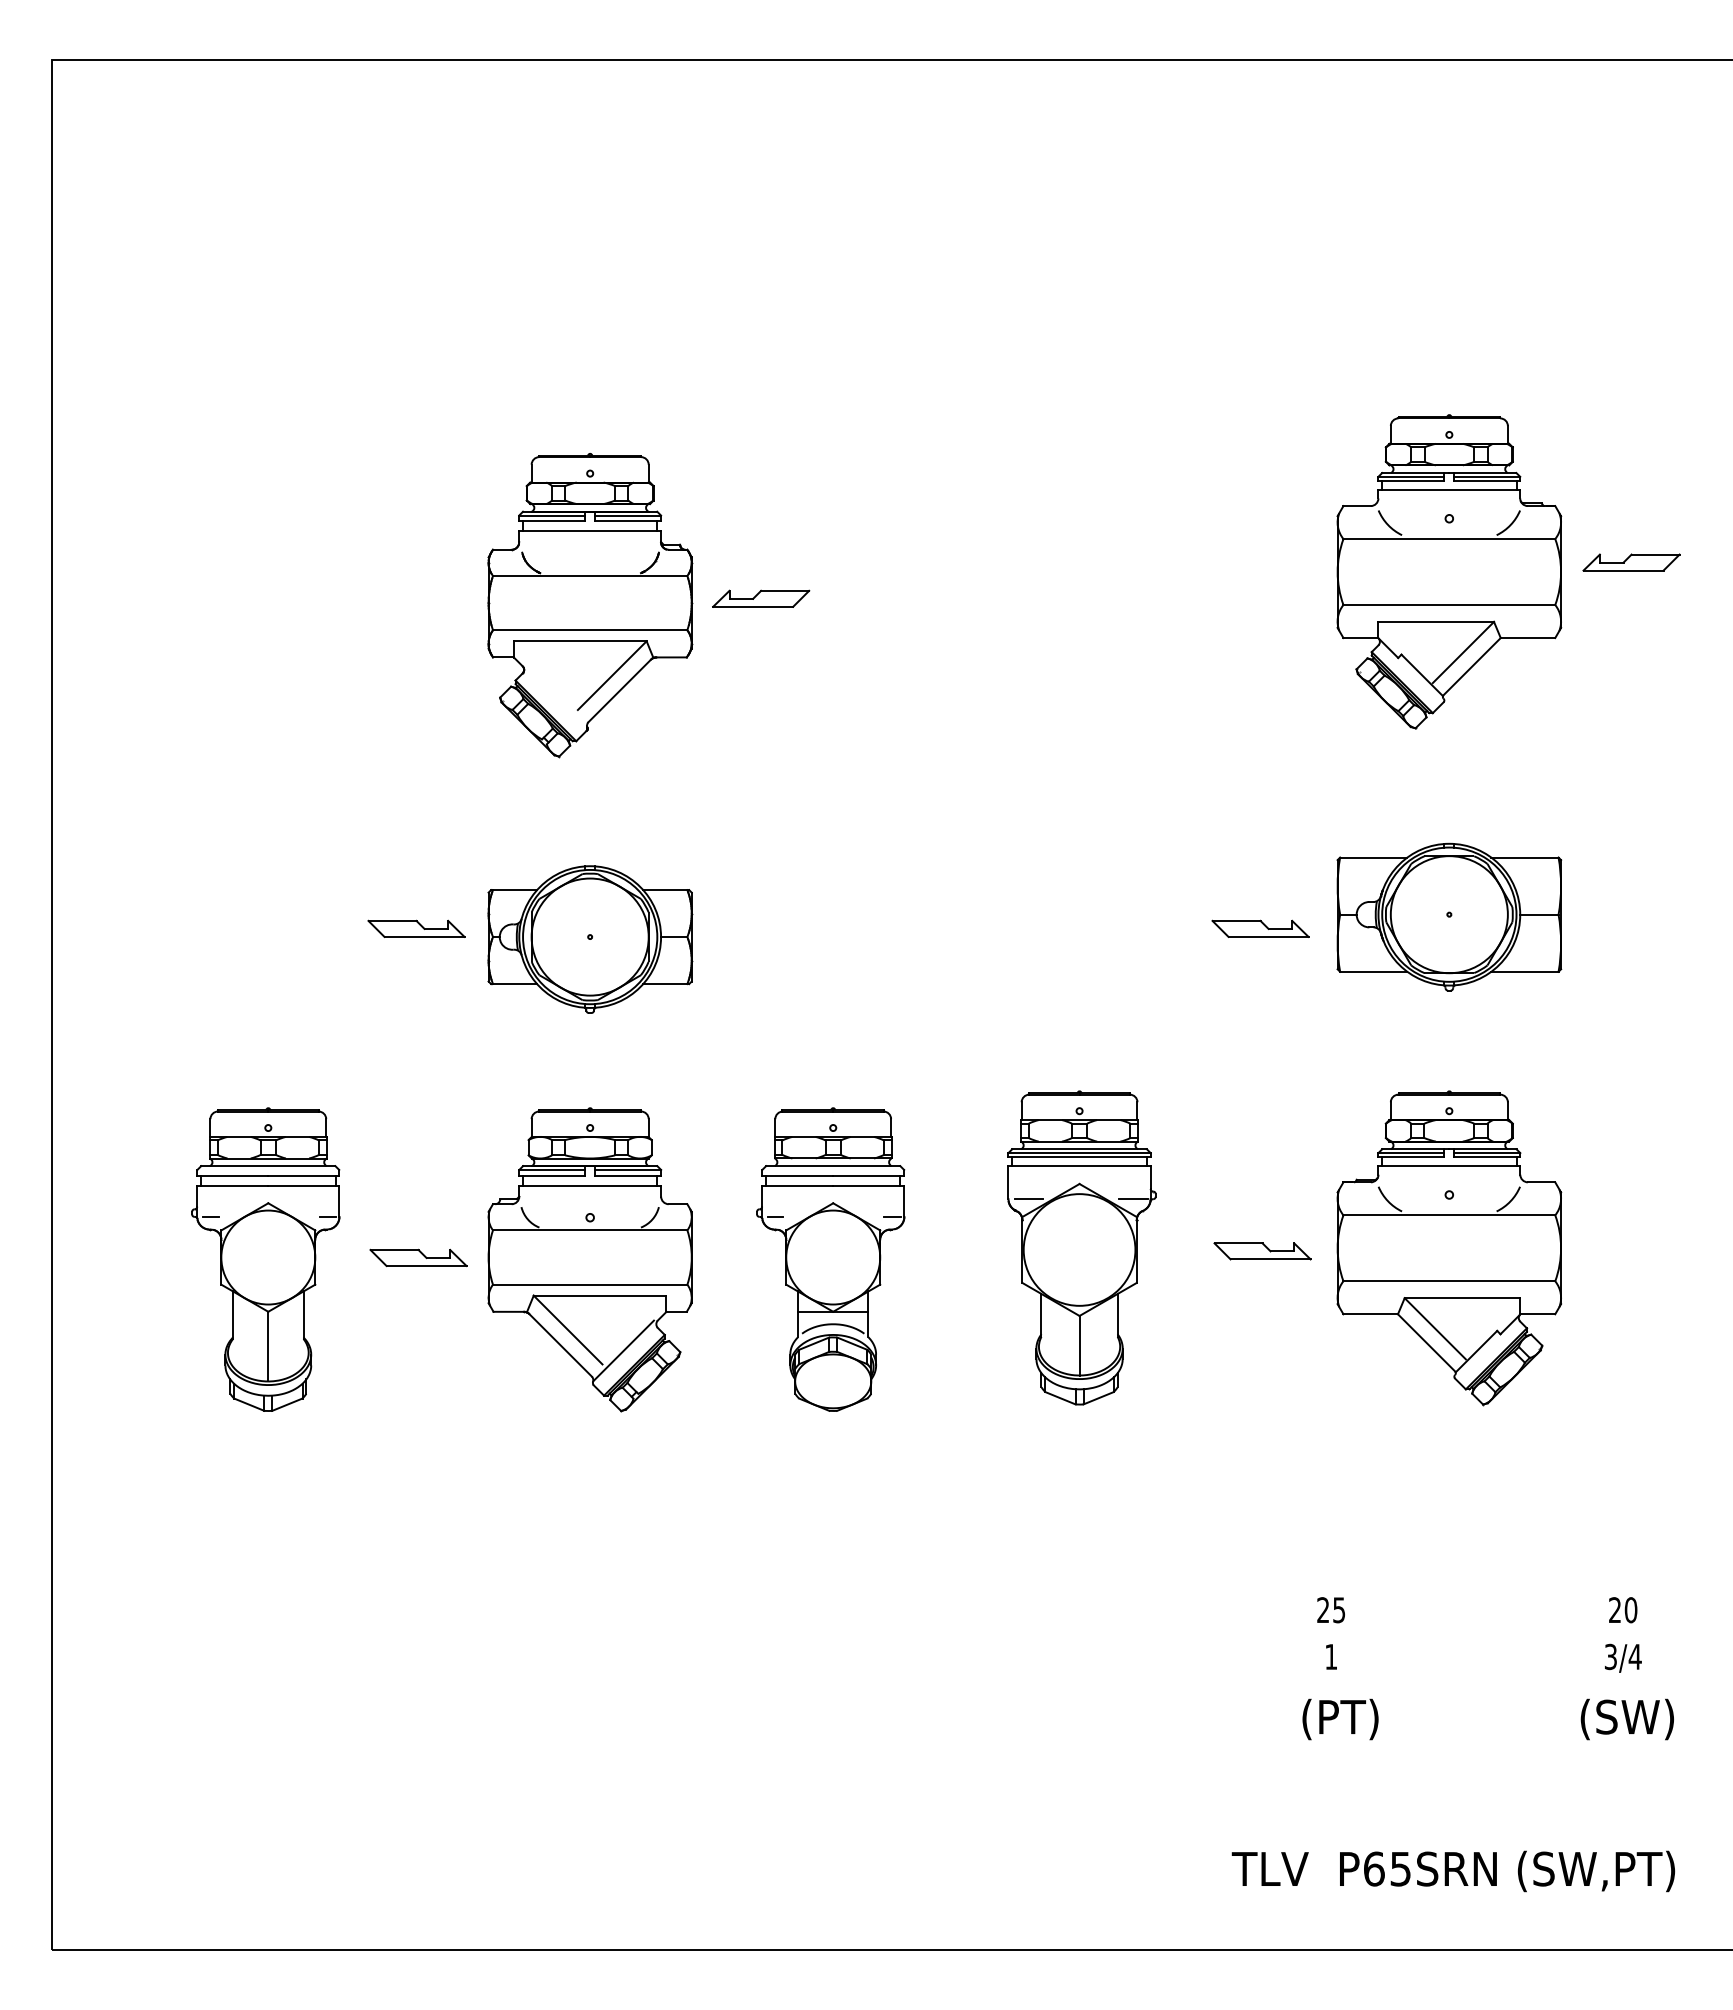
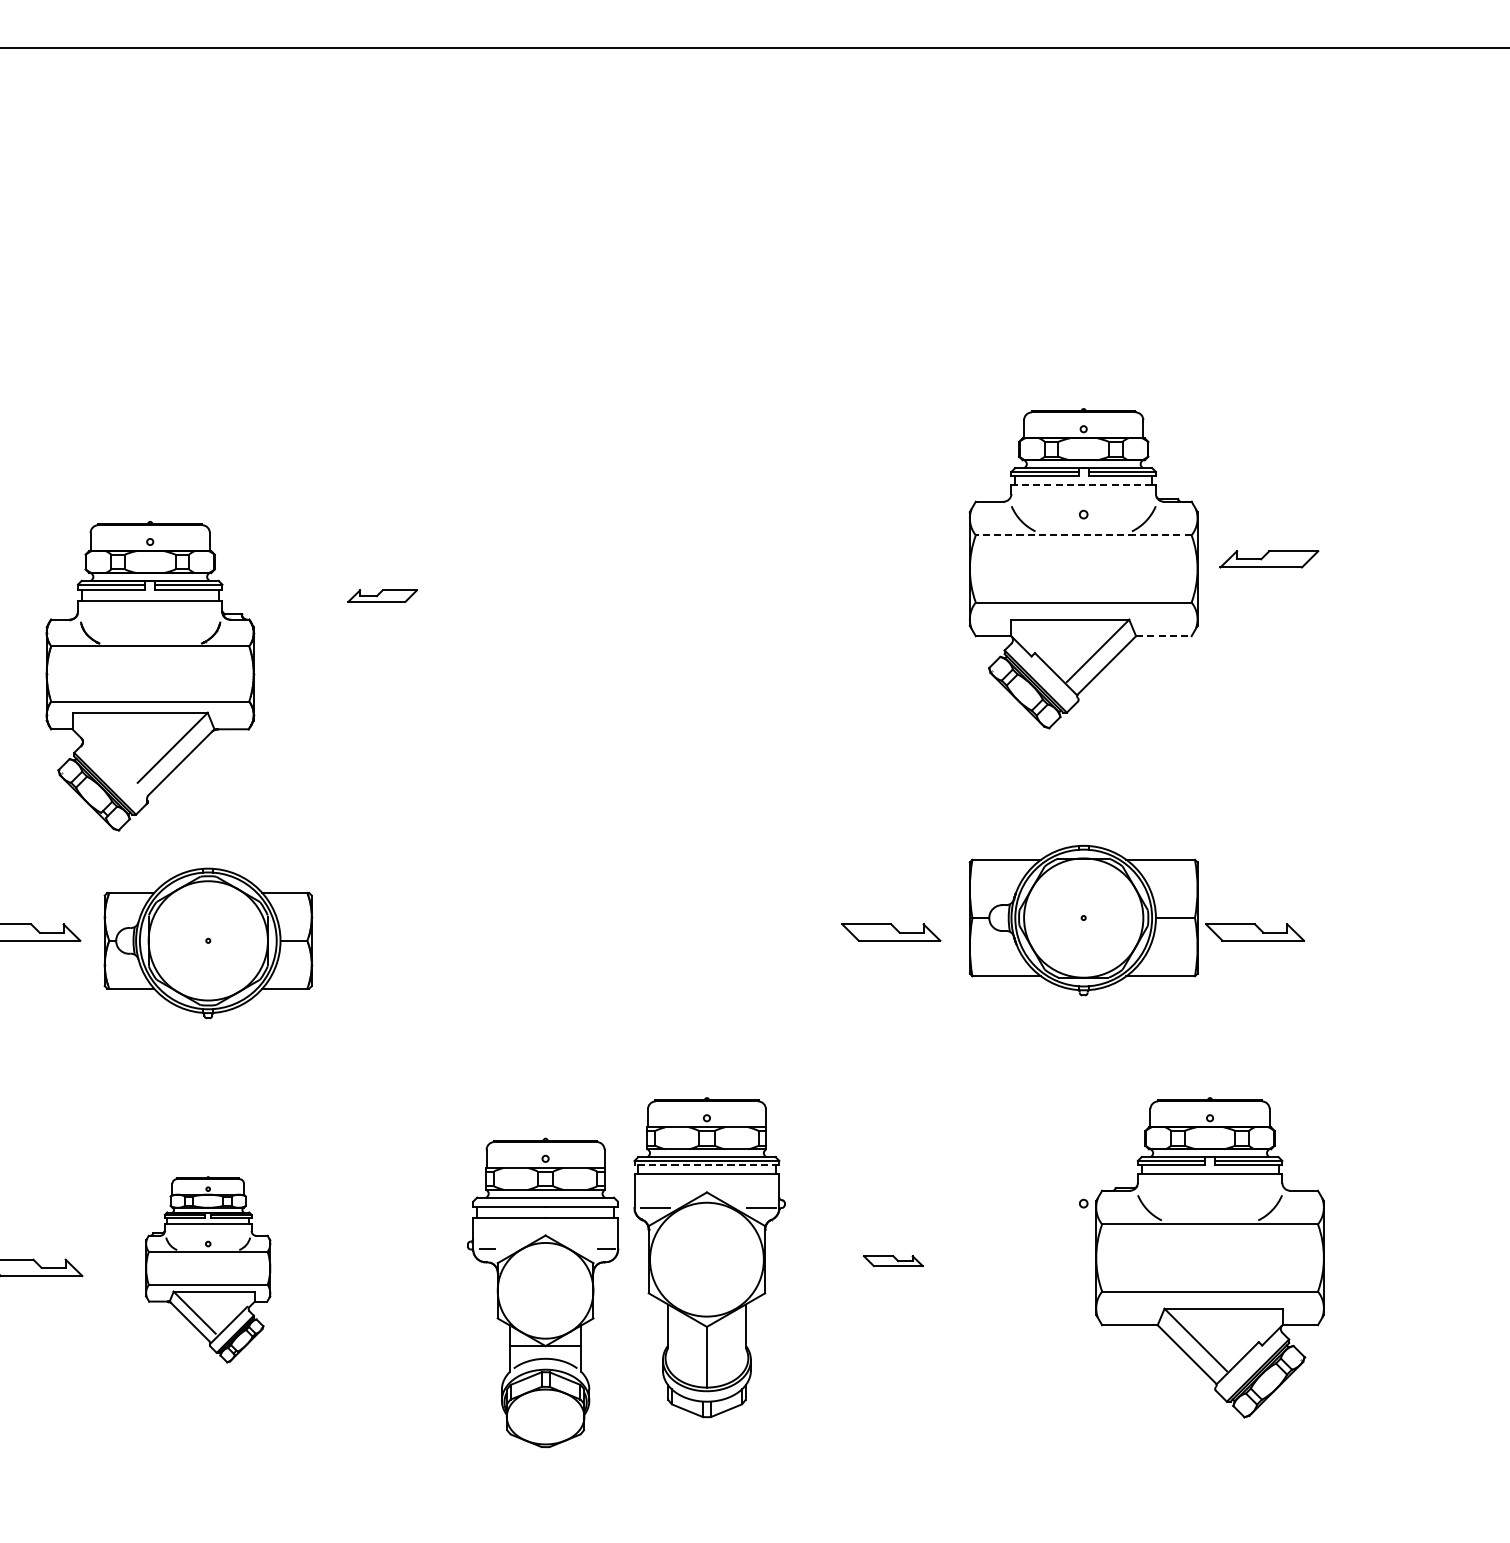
line: (1448, 489) -> (1082, 484), solid -> dashed
line: (1449, 539) -> (1083, 535), solid -> dashed
part: (761, 598) -> (382, 595), size x0.7
part: (590, 605) -> (150, 676), moved
line: (1528, 638) -> (1164, 636), solid -> dashed
part: (1617, 928) -> (1255, 932), added
line: (1079, 1157) -> (706, 1165), solid -> dashed
part: (1449, 1248) -> (1210, 1258), moved
part: (1262, 1251) -> (893, 1261), size x0.6
part: (589, 1259) -> (207, 1269), size x0.6
part: (830, 1259) -> (542, 1292), moved

